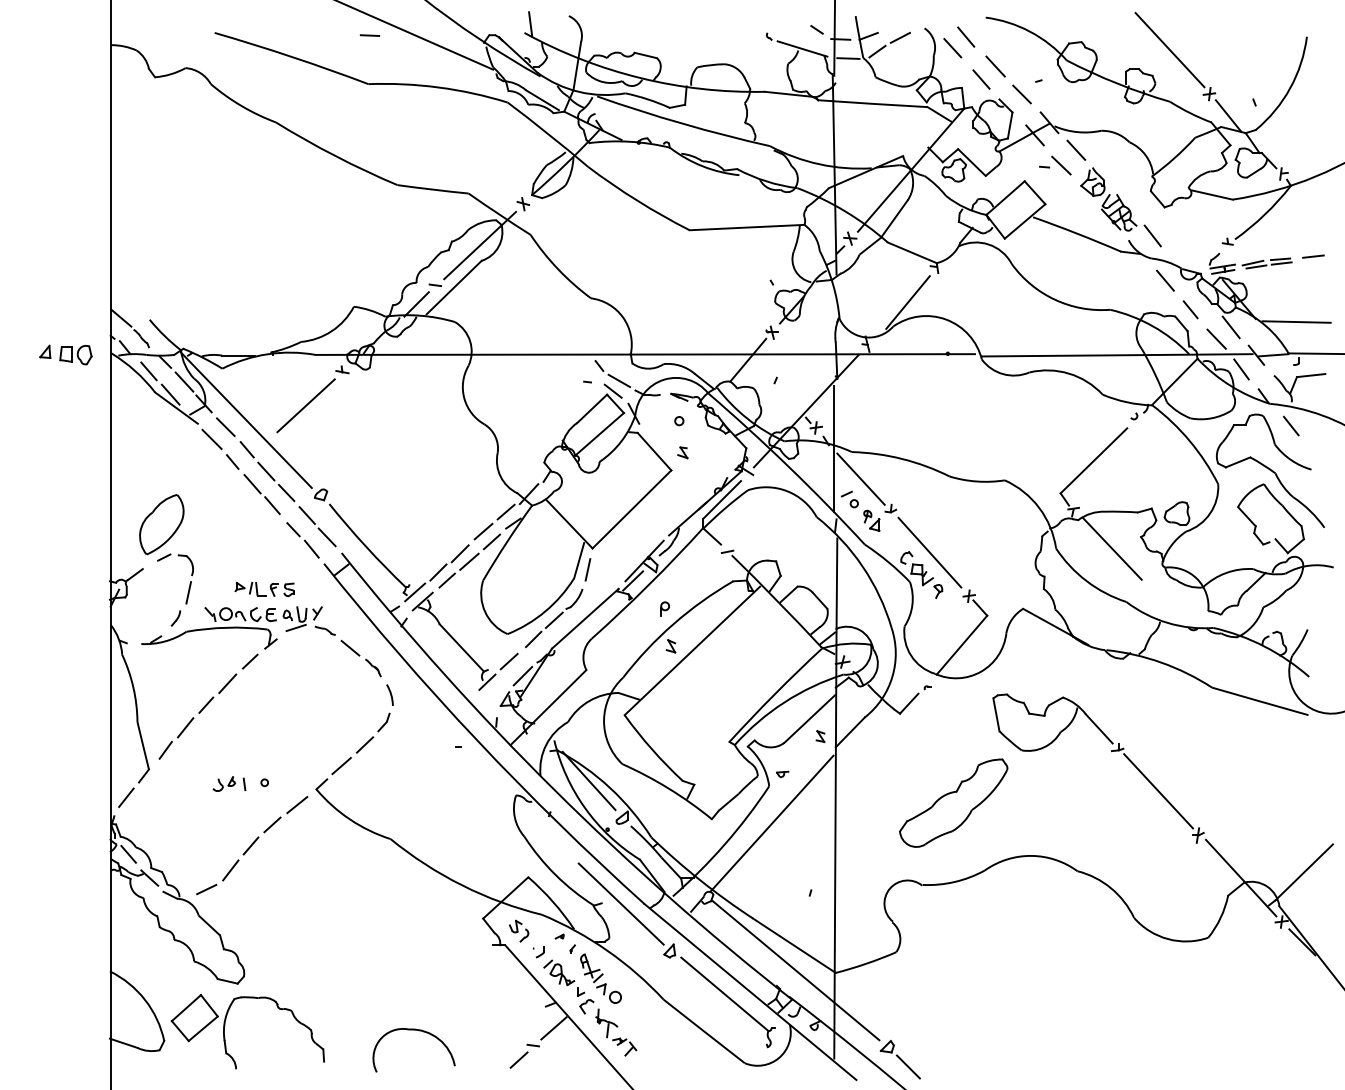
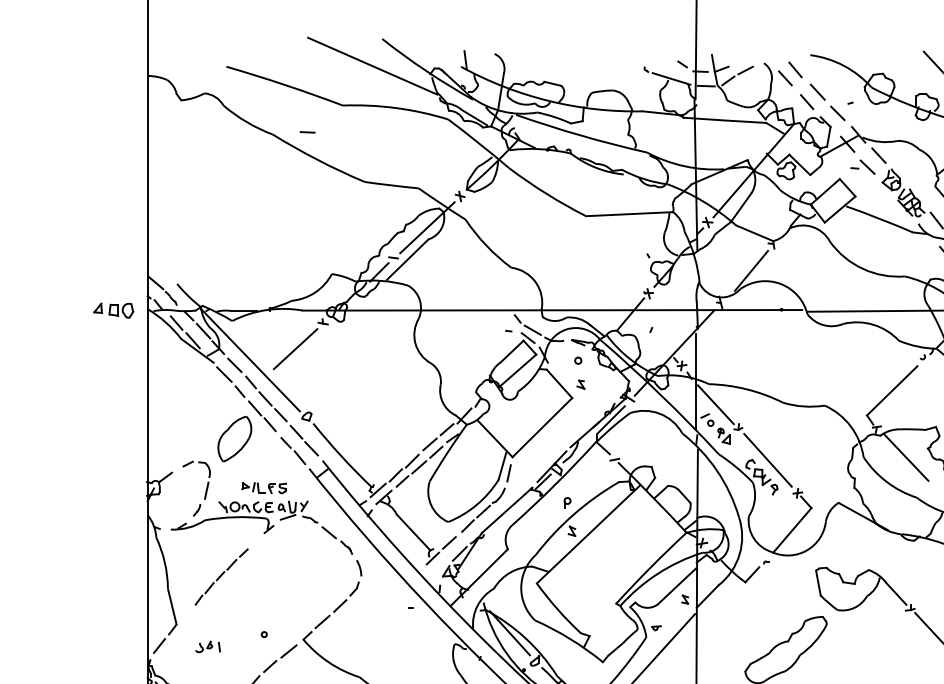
line: (369, 35) -> (307, 132), moved
part: (161, 524) -> (234, 439), moved
part: (208, 706) -> (221, 576), size x0.7
part: (229, 783) -> (208, 646), moved

